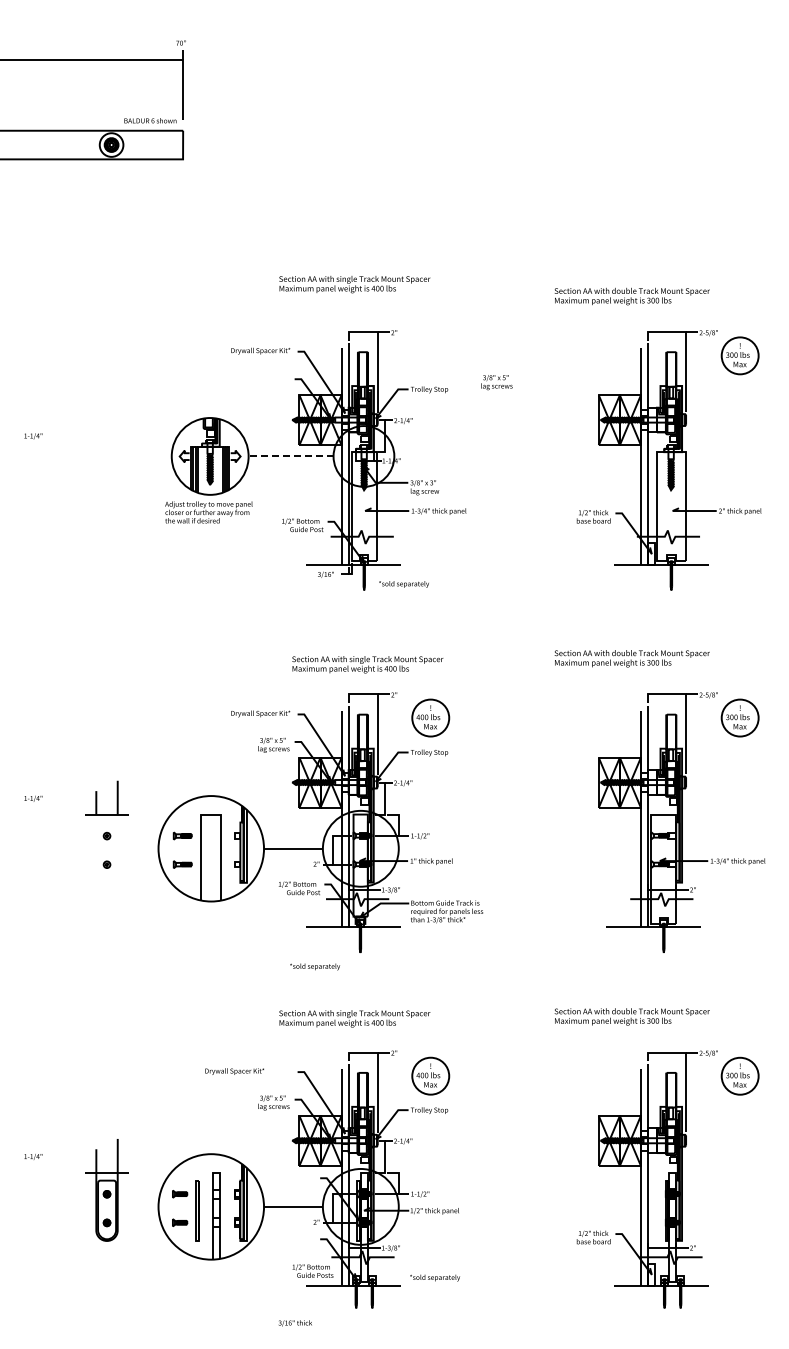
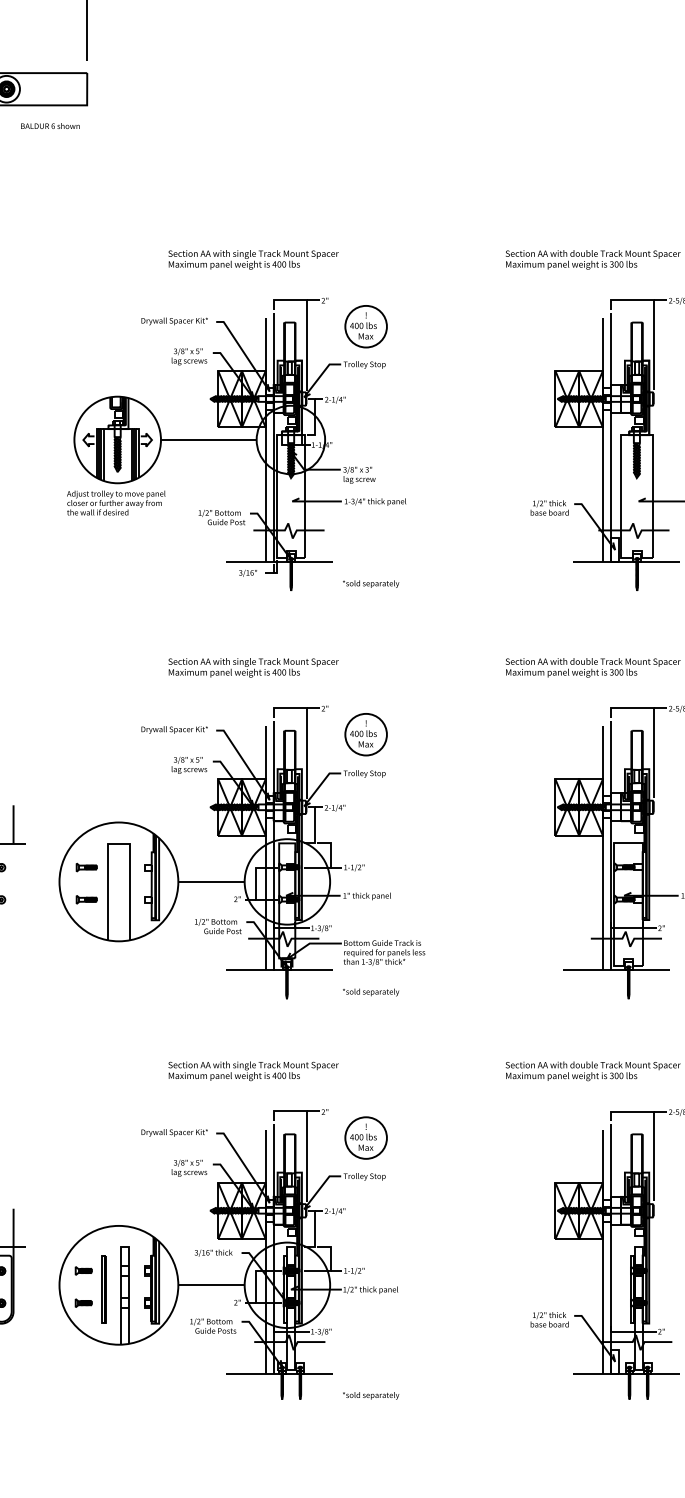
text: (150, 120) -> (50, 125), moved
text: (354, 284) -> (253, 259), moved
part: (430, 355) -> (365, 326), added
text: (496, 382) -> (189, 356), moved
line: (290, 456) -> (208, 440), dashed -> solid
text: (403, 584) -> (370, 584), moved
text: (367, 664) -> (253, 667), moved
text: (314, 966) -> (370, 991), moved
text: (354, 1018) -> (253, 1070), moved
text: (234, 1071) -> (174, 1132), moved
text: (312, 1270) -> (212, 1325), moved
text: (434, 1277) -> (370, 1395), moved
text: (294, 1323) -> (212, 1253), moved

